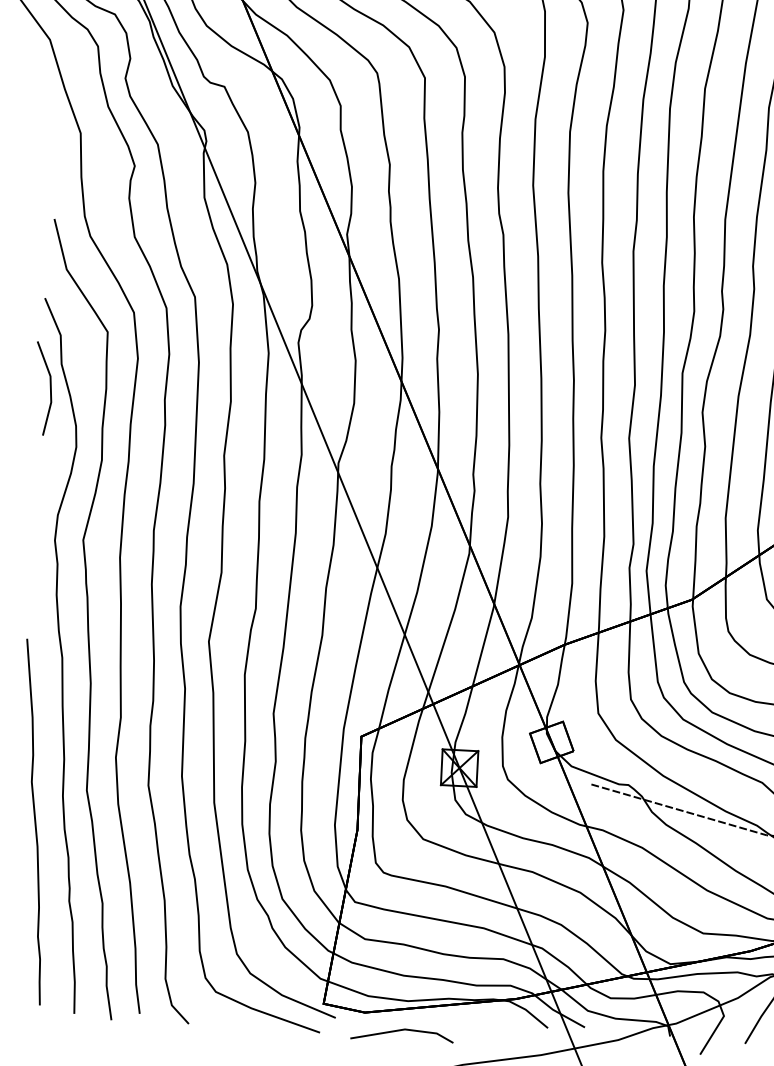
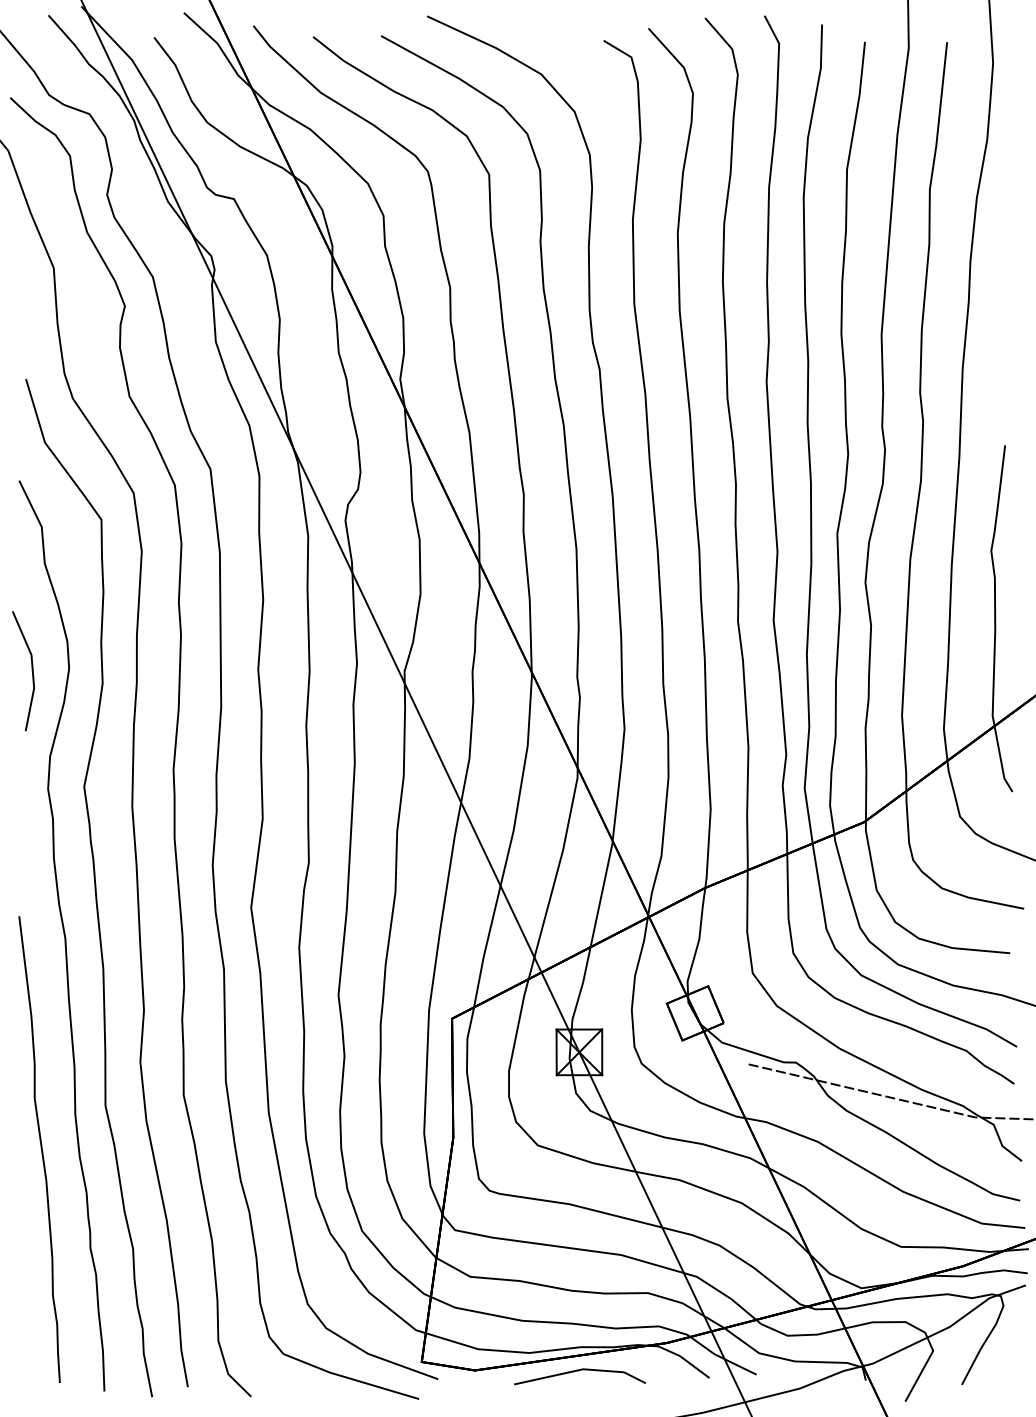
line: (49, 389) -> (31, 671), moved
line: (401, 1030) -> (578, 1371), moved

